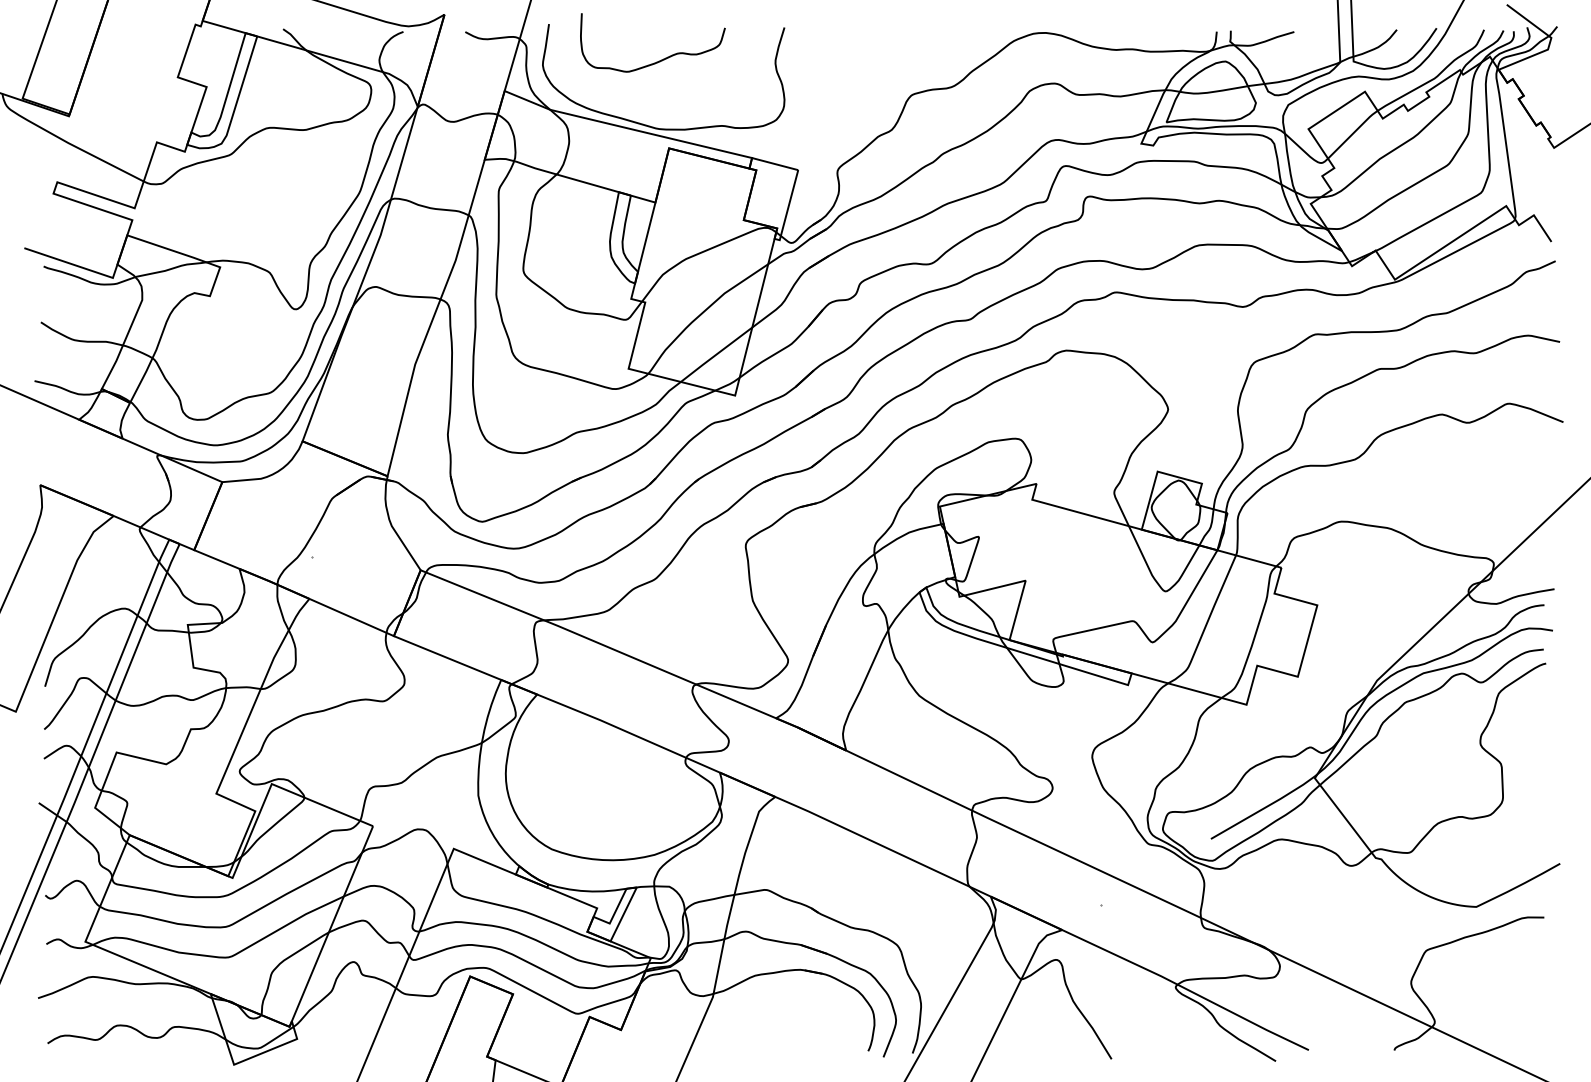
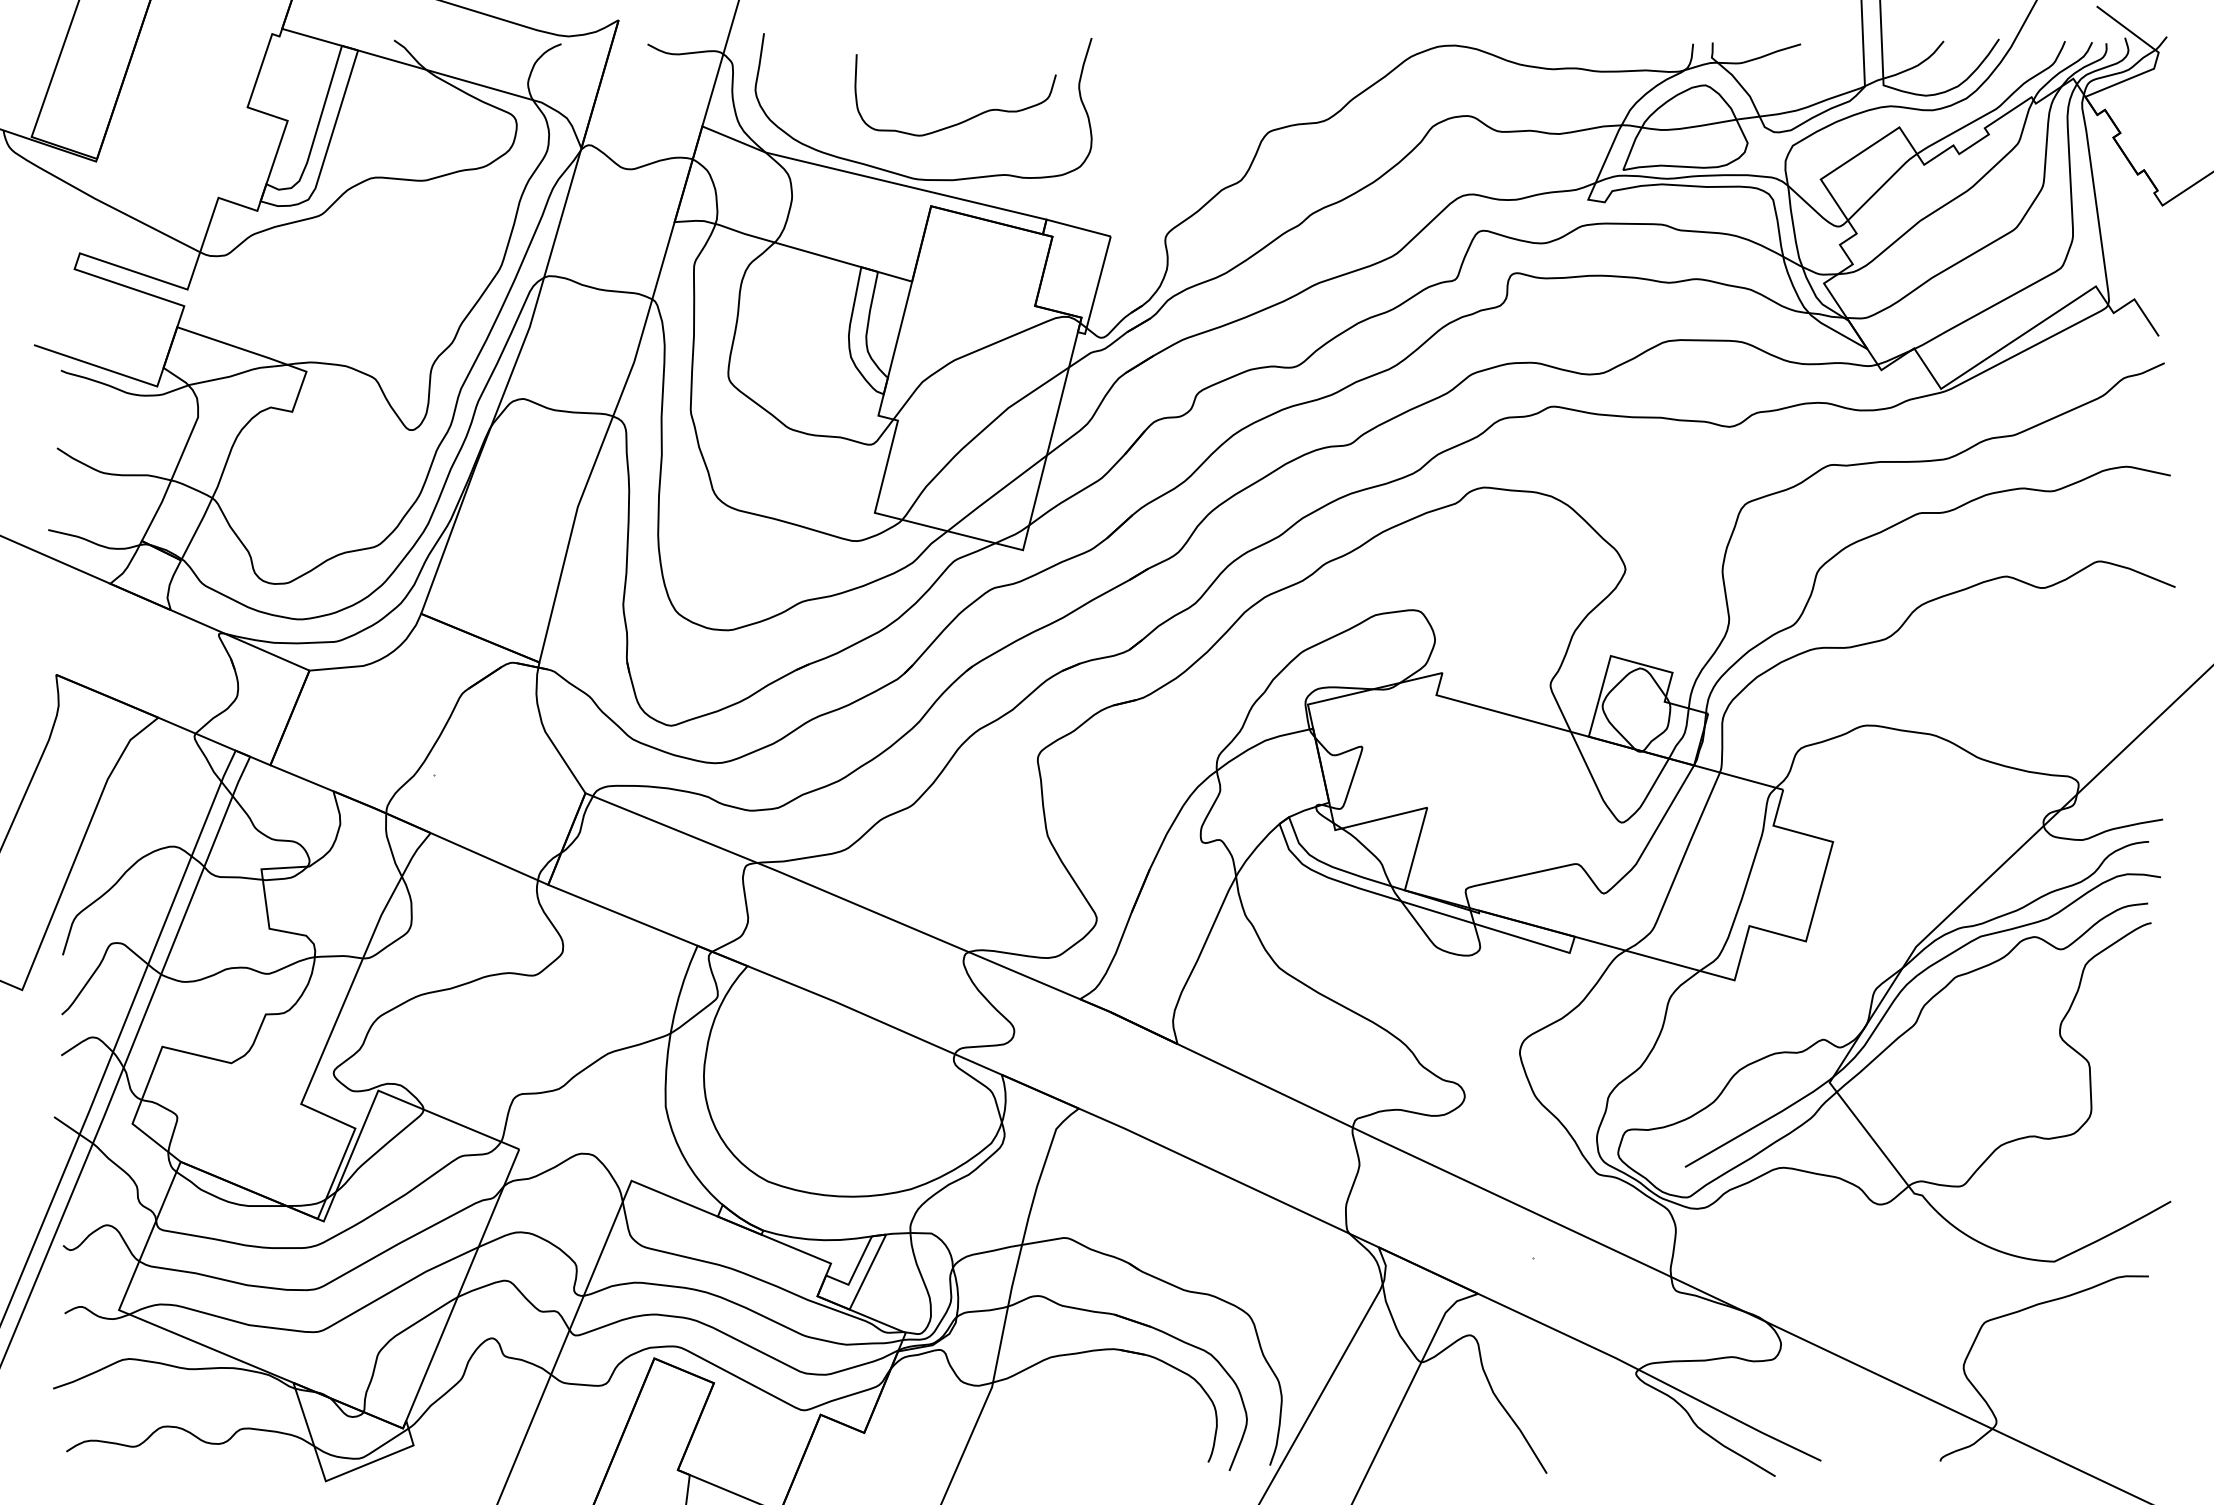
curve: (660, 60) -> (966, 119), moved

